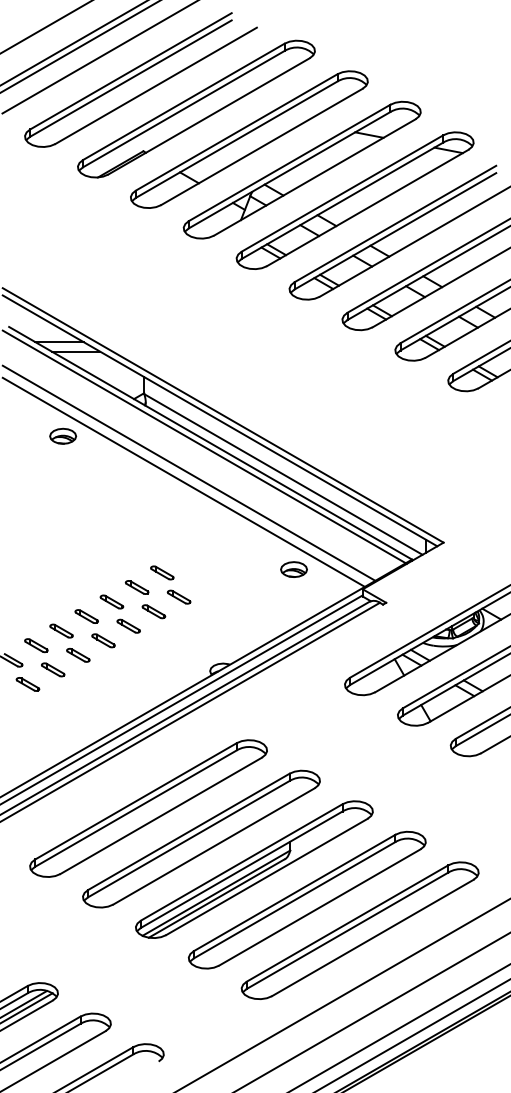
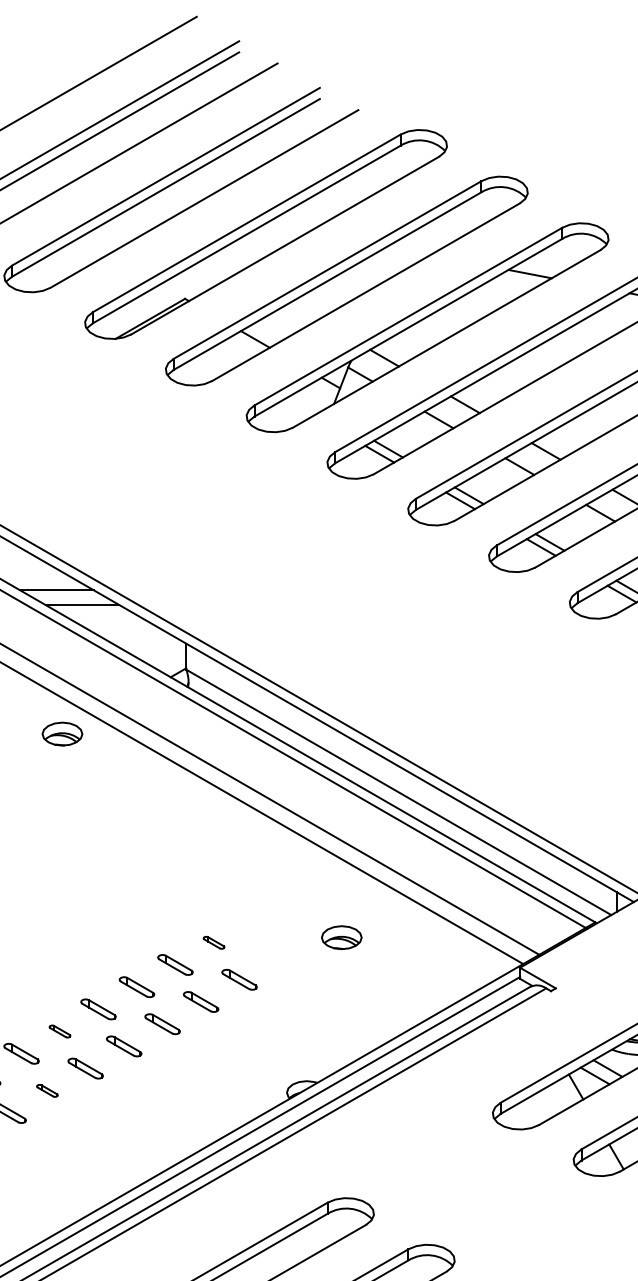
part: (293, 569) -> (340, 937), moved
part: (162, 572) -> (214, 942), size x0.6
part: (61, 630) -> (59, 1030), size x0.6
part: (53, 669) -> (47, 1090), size x0.6

